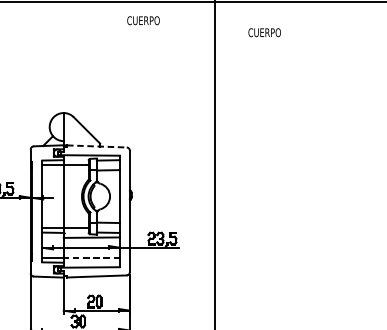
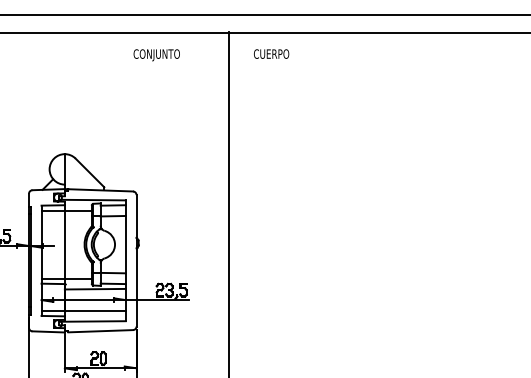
text: (151, 21) -> (159, 55), CUERPO -> CONJUNTO
text: (264, 32) -> (271, 53), moved
line: (97, 146) -> (101, 190), dashed -> solid
line: (91, 257) -> (94, 310), dashed -> solid

